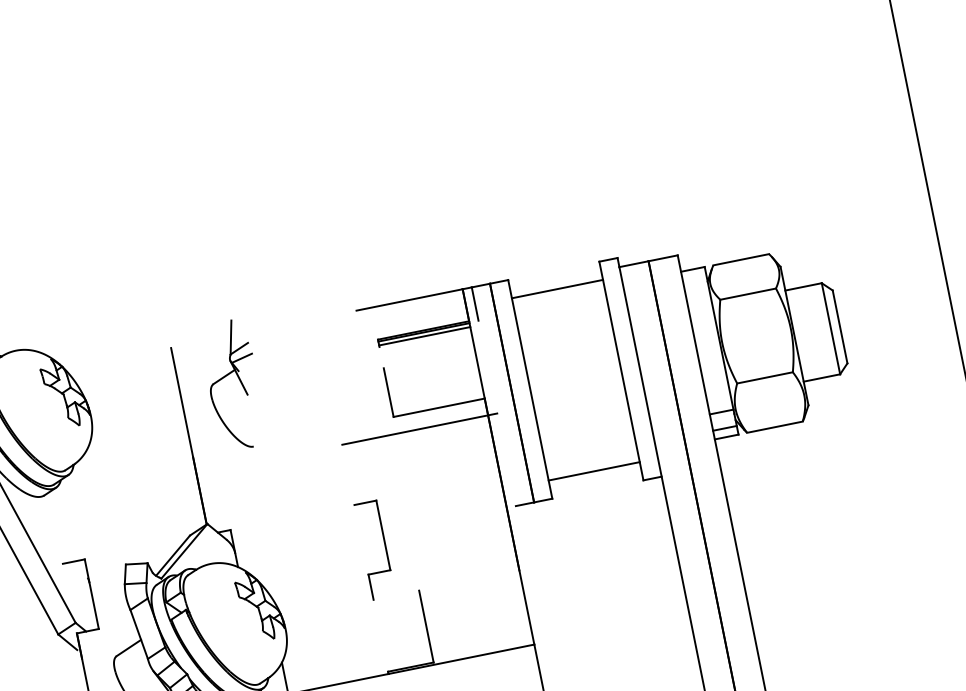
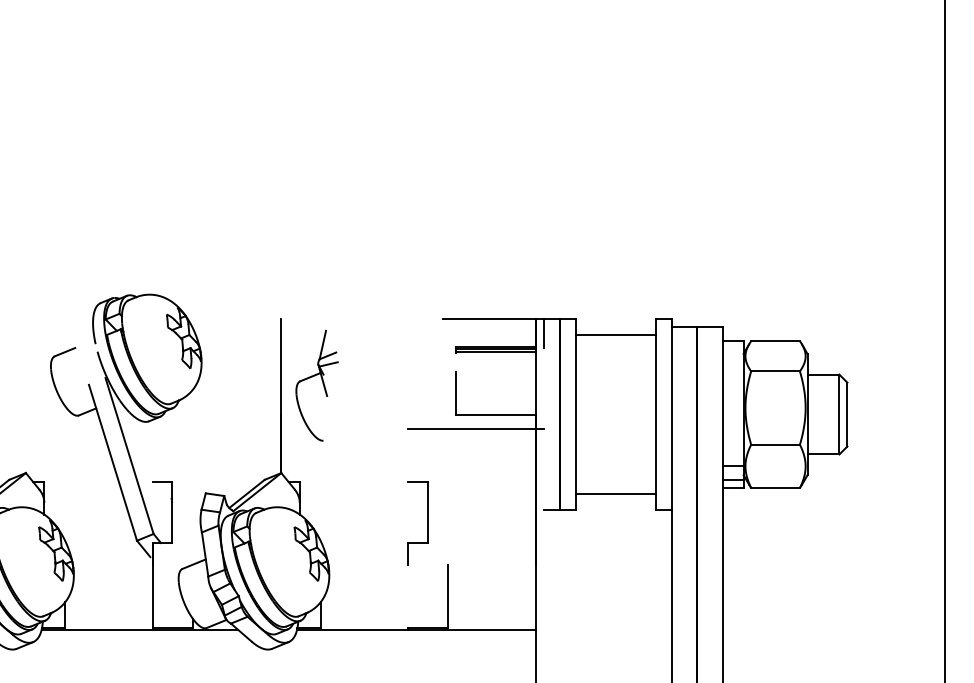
part: (239, 381) -> (322, 383), moved

